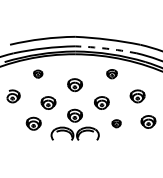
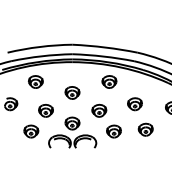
arc: (106, 48) -> (103, 56), dashed -> solid
part: (37, 73) -> (35, 81), size x1.67
part: (112, 73) -> (109, 81), size x1.43
part: (116, 123) -> (113, 131), size x1.67

